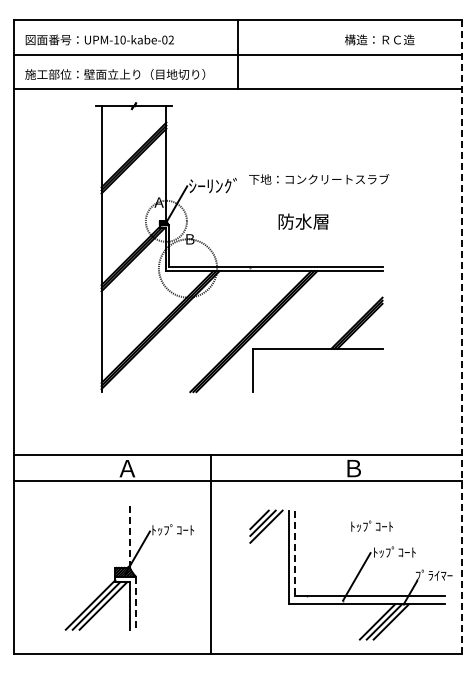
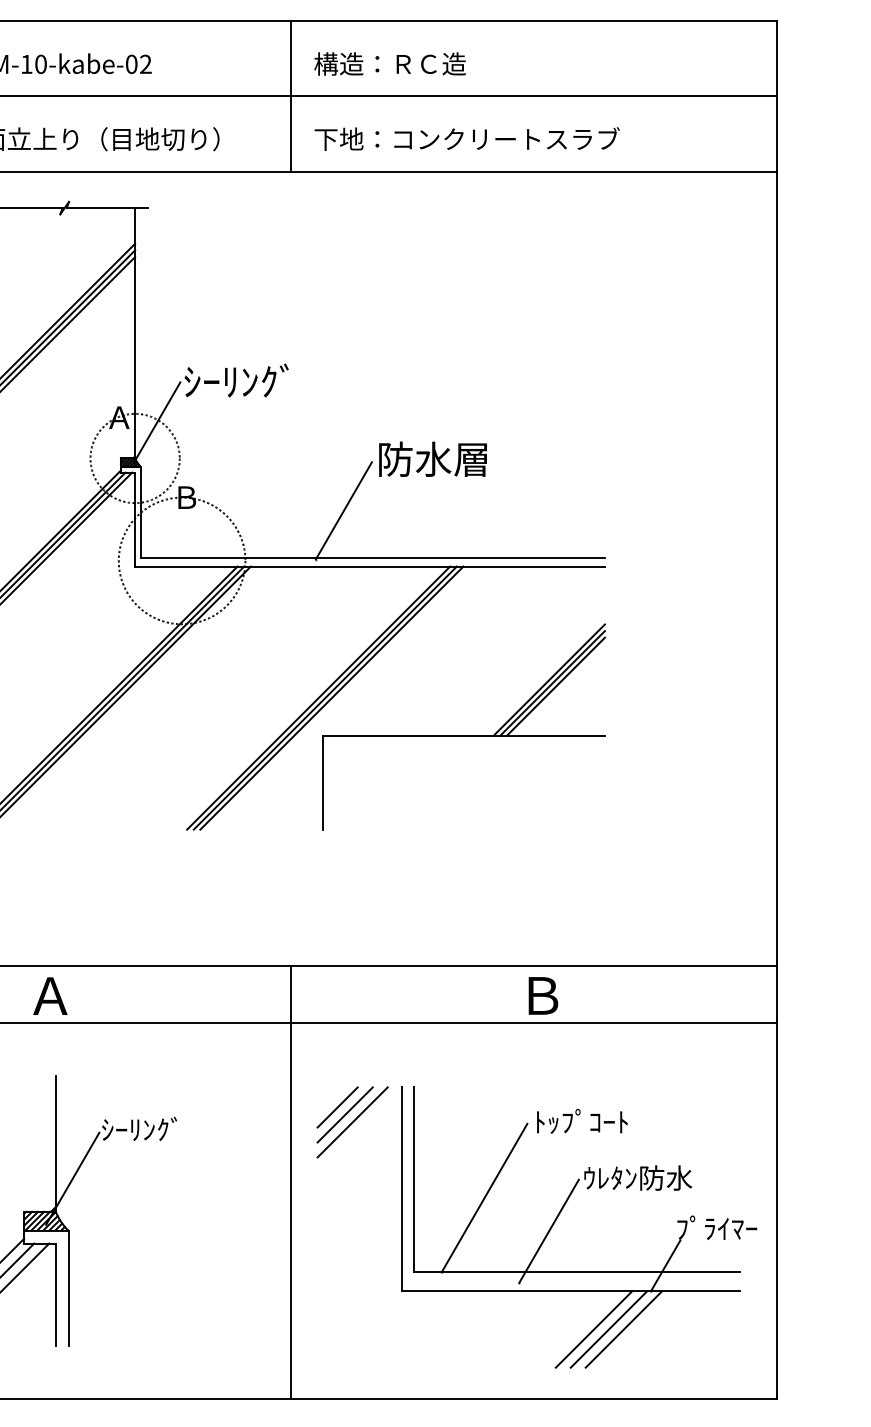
text: (379, 39) -> (389, 63), moved
text: (319, 179) -> (467, 139), moved
line: (262, 245) -> (344, 510), added
line: (461, 336) -> (776, 708), dashed -> solid
text: (172, 529) -> (148, 1128), ﾄｯﾌﾟｺｰﾄ -> ｼｰﾘﾝｸﾞ
line: (129, 536) -> (54, 1143), dashed -> solid
text: (397, 552) -> (637, 1178), ﾄｯﾌﾟｺｰﾄ -> ｳﾚﾀﾝ防水
line: (211, 553) -> (291, 1180), moved
line: (294, 553) -> (413, 1180), dashed -> solid
line: (326, 561) -> (483, 1197), added
line: (135, 603) -> (67, 1289), dashed -> solid

